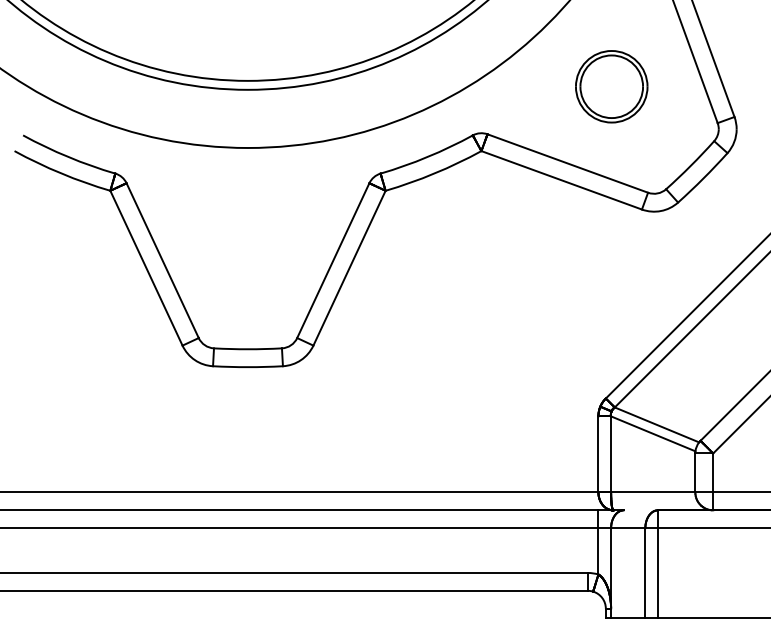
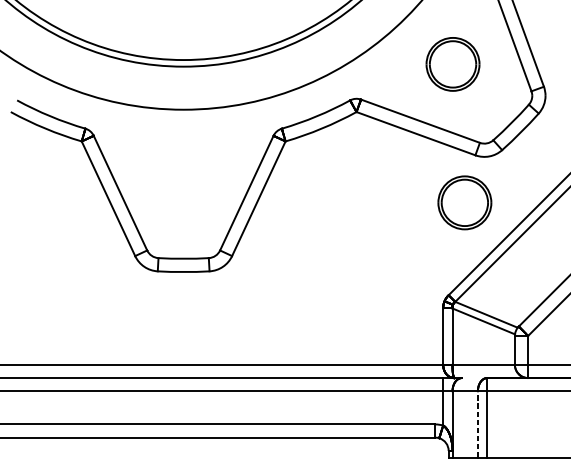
part: (627, 273) -> (464, 202), added
line: (645, 572) -> (478, 424), solid -> dashed

